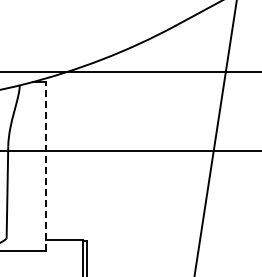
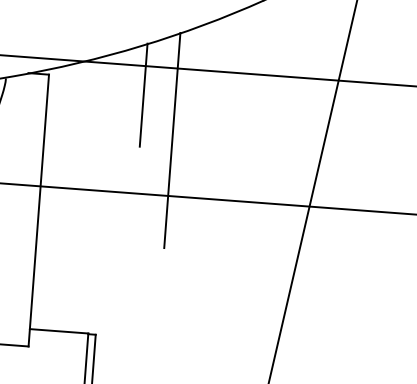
line: (105, 89) -> (143, 94), added
line: (125, 116) -> (172, 140), added
line: (46, 166) -> (39, 211), dashed -> solid

